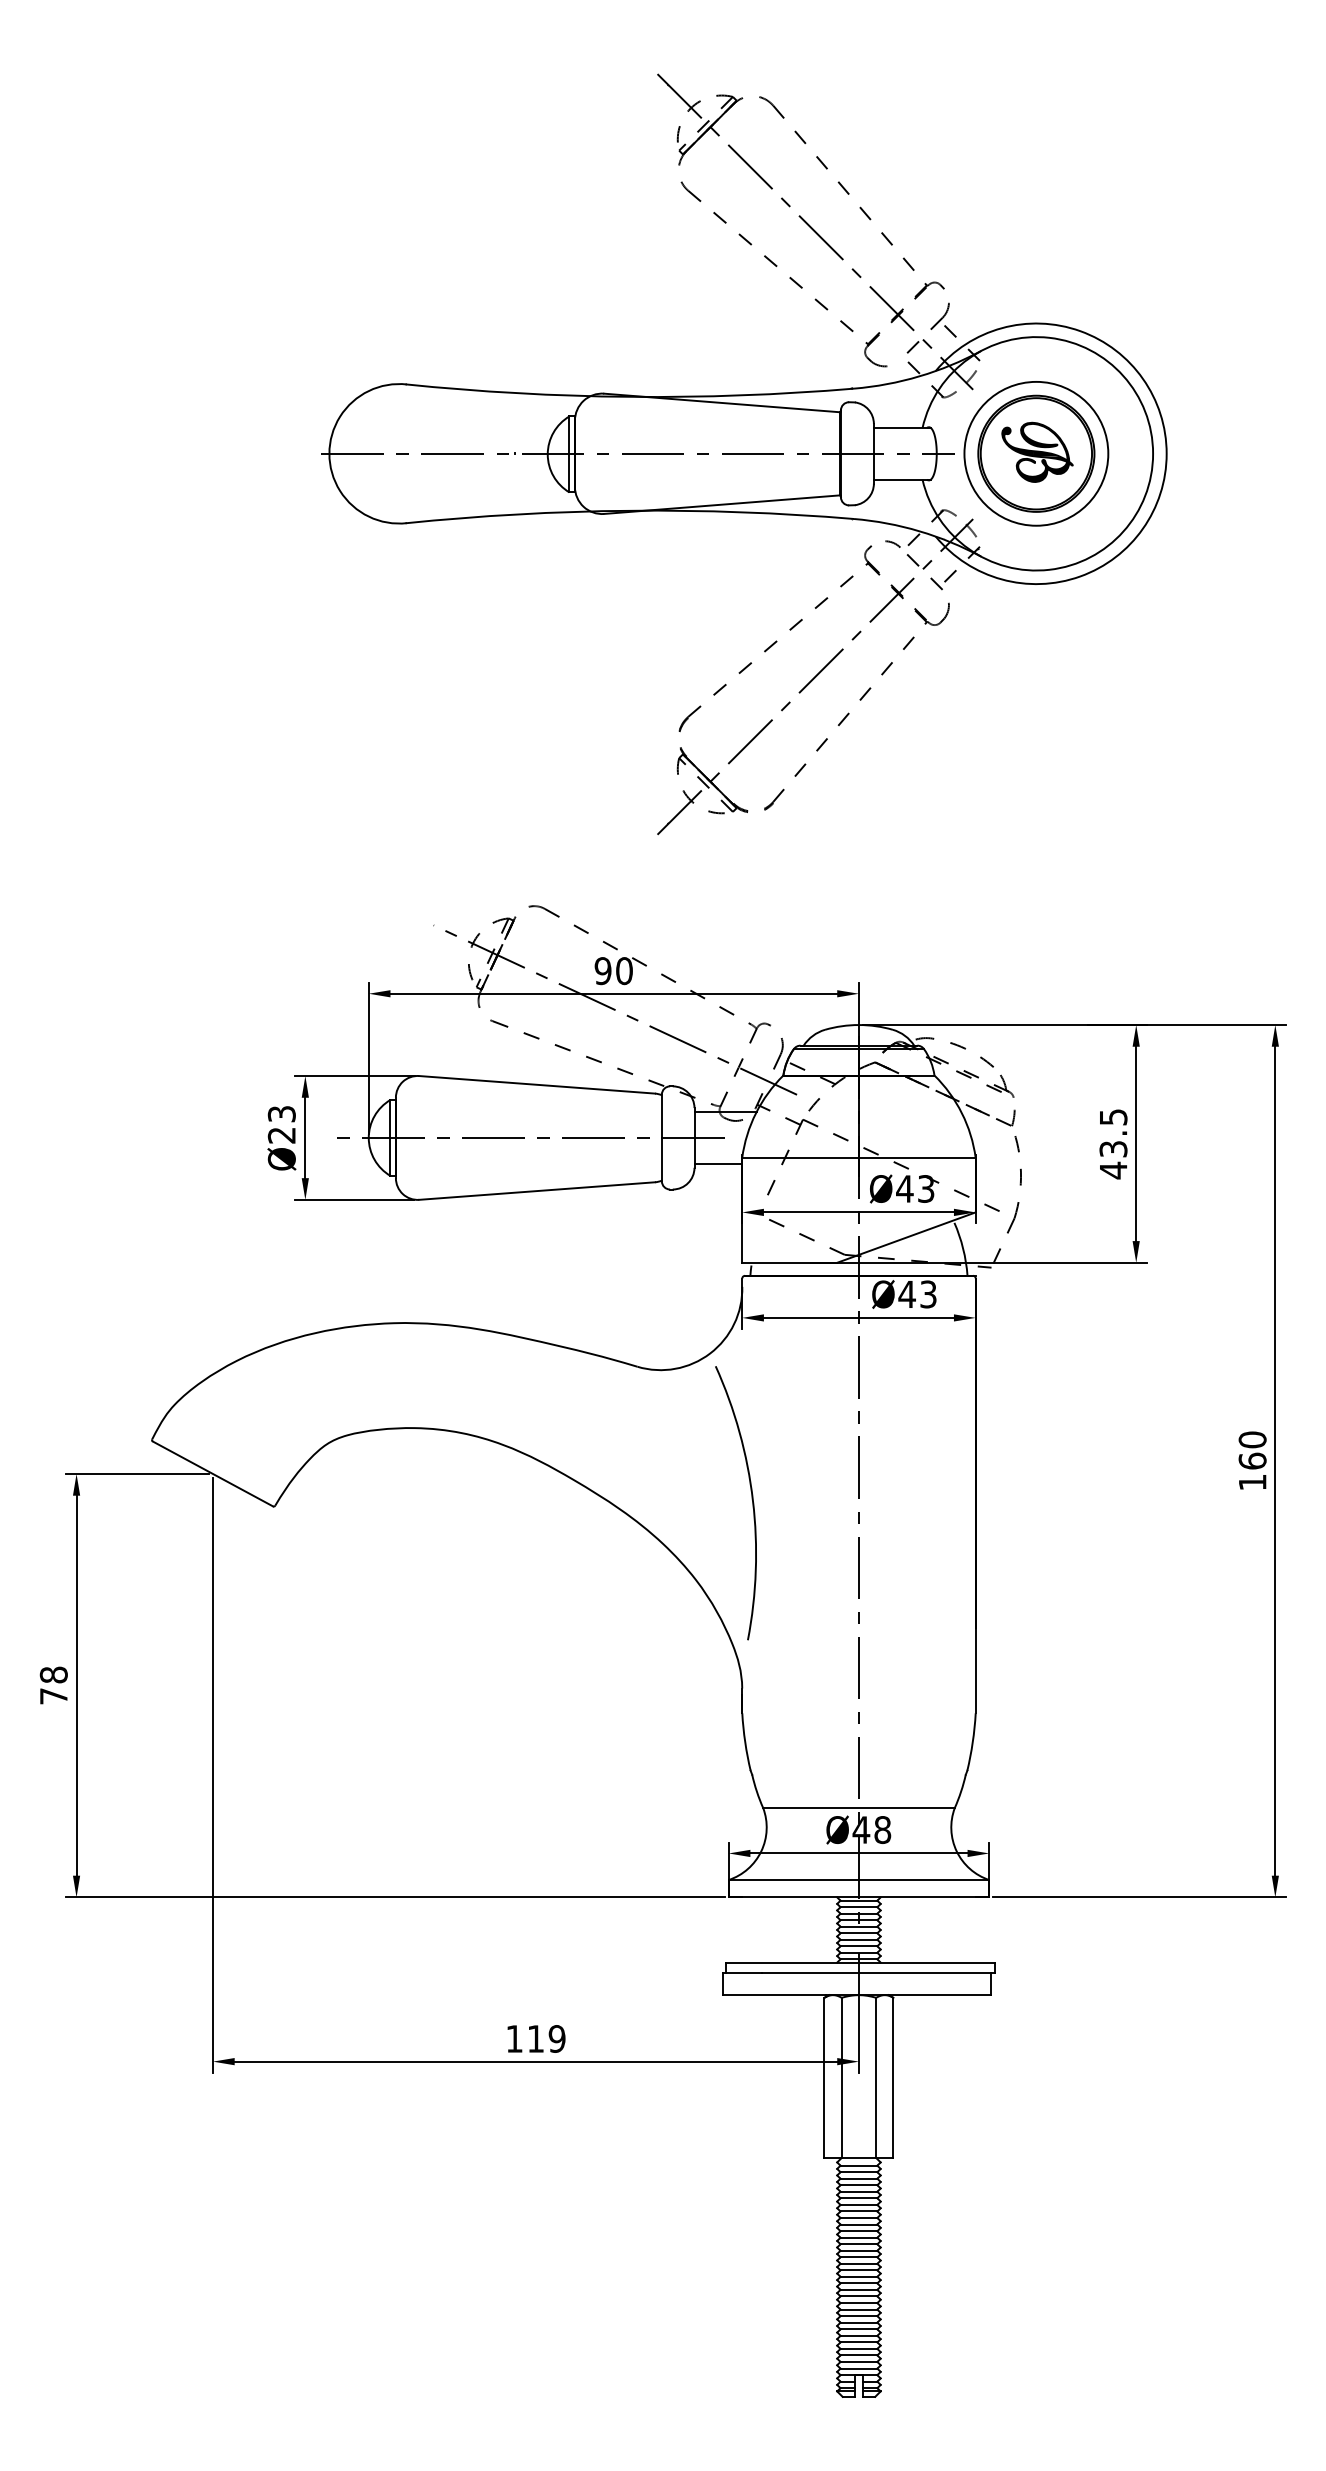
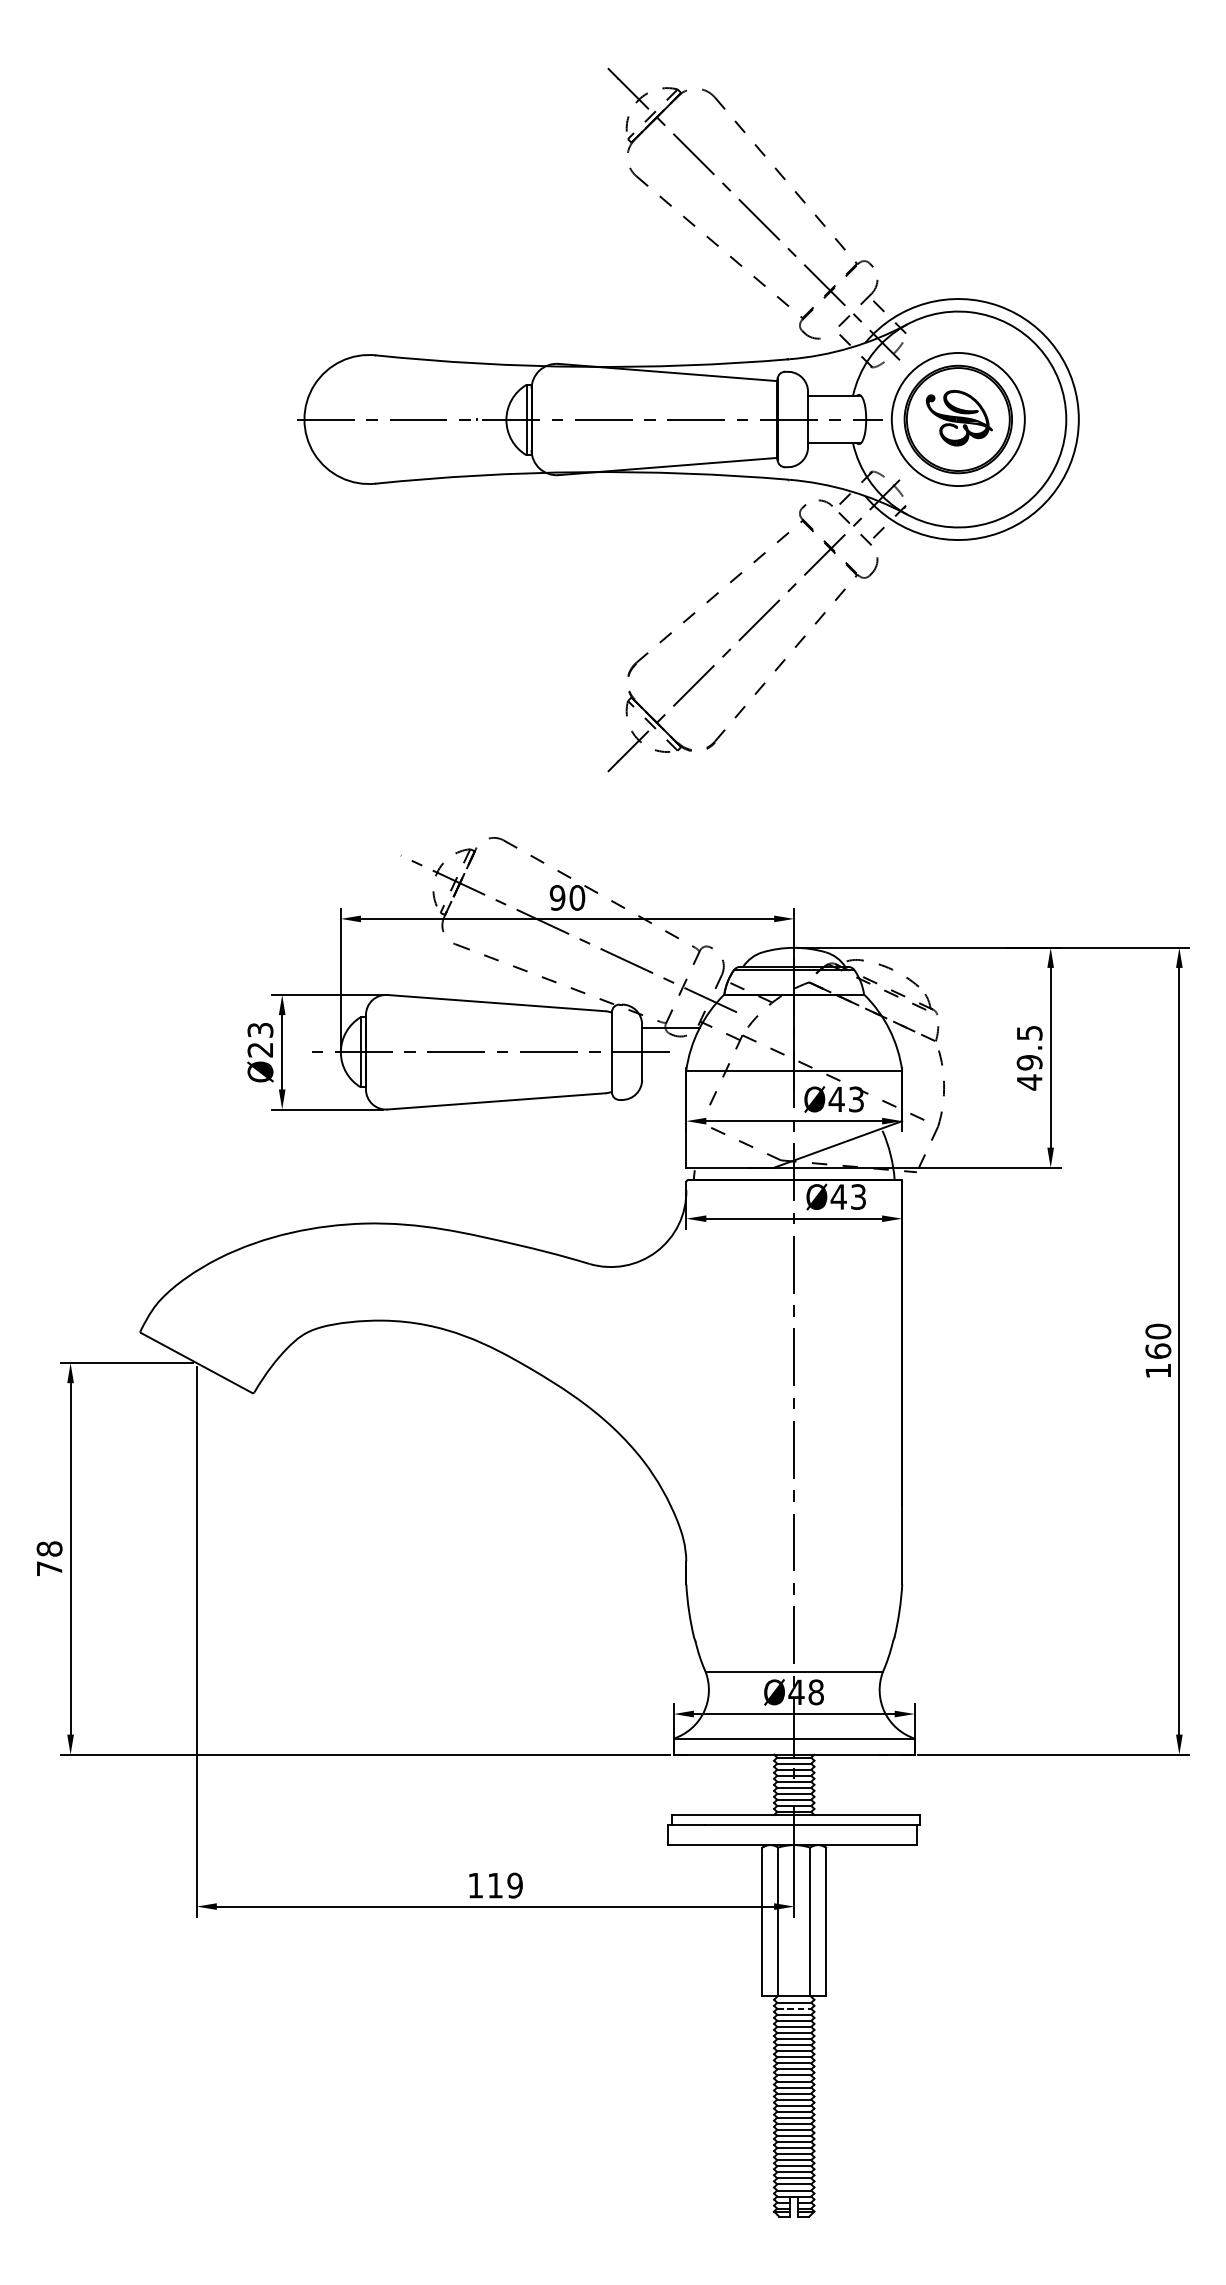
text: (1113, 1149) -> (1029, 1062), 43.5 -> 49.5
line: (718, 1163) -> (664, 1075), removed
arc: (751, 1499) -> (694, 1386), removed
line: (859, 2172) -> (794, 2009), solid -> dashed

